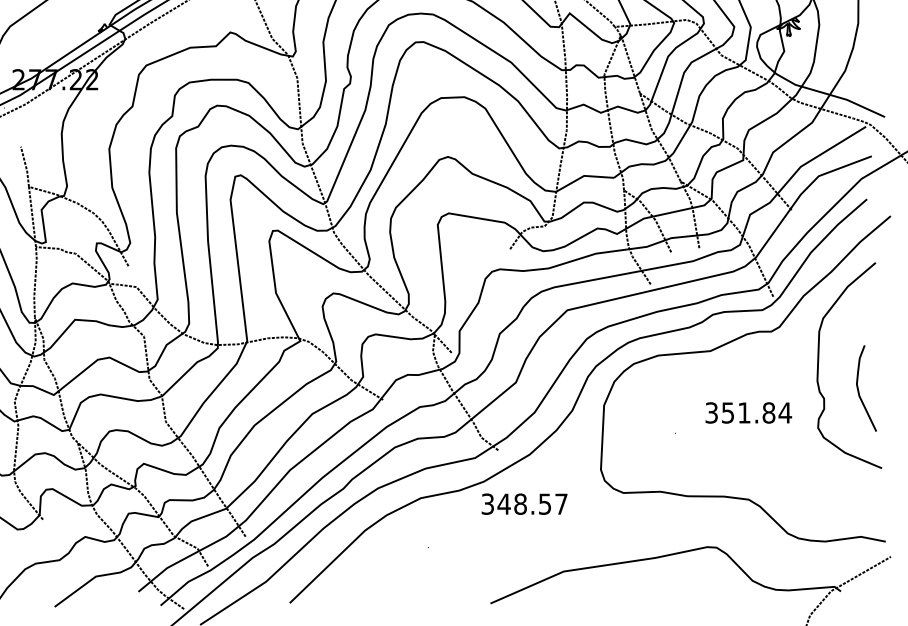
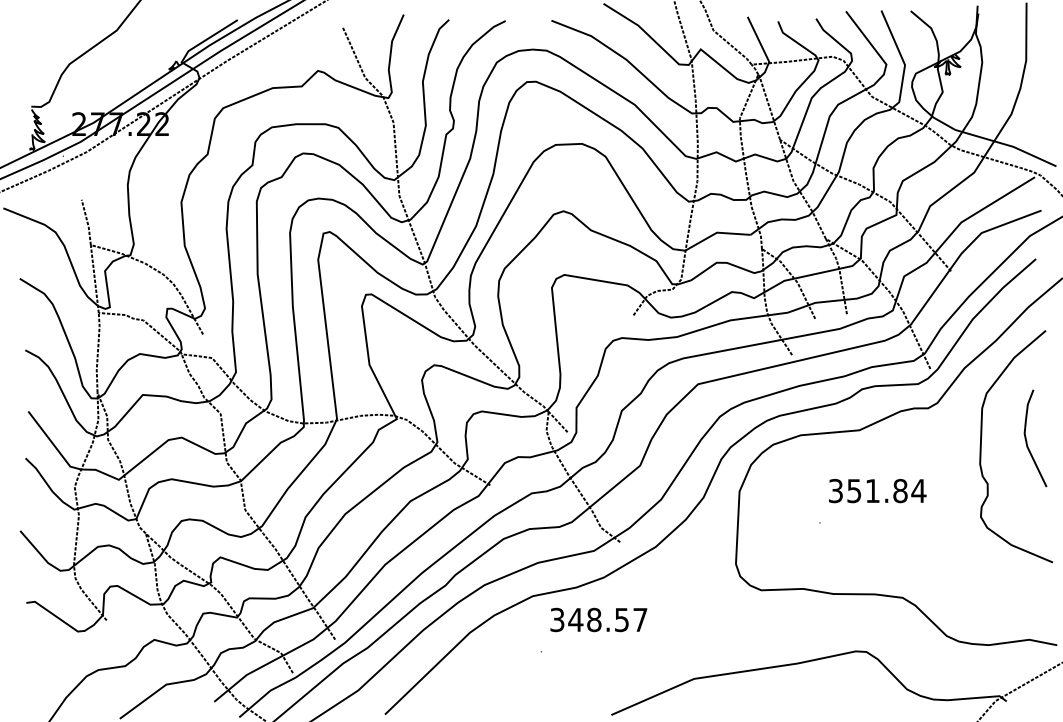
curve: (859, 391) -> (1027, 441), moved
text: (748, 413) -> (877, 491), moved
text: (524, 503) -> (598, 619), moved

